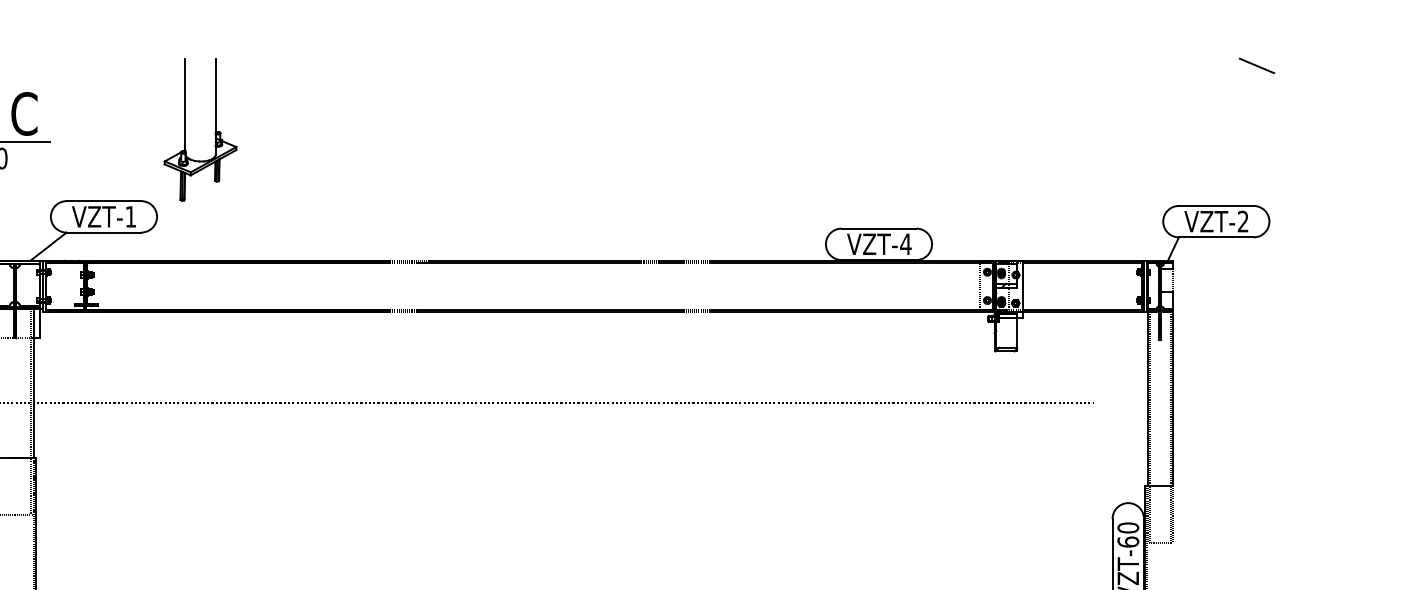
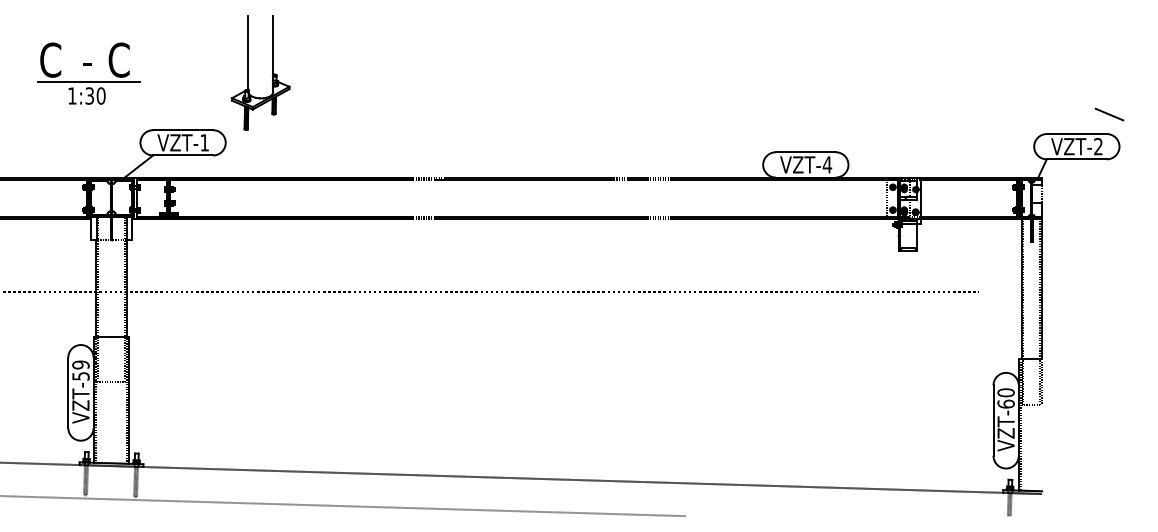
line: (1256, 65) -> (1109, 114), moved

